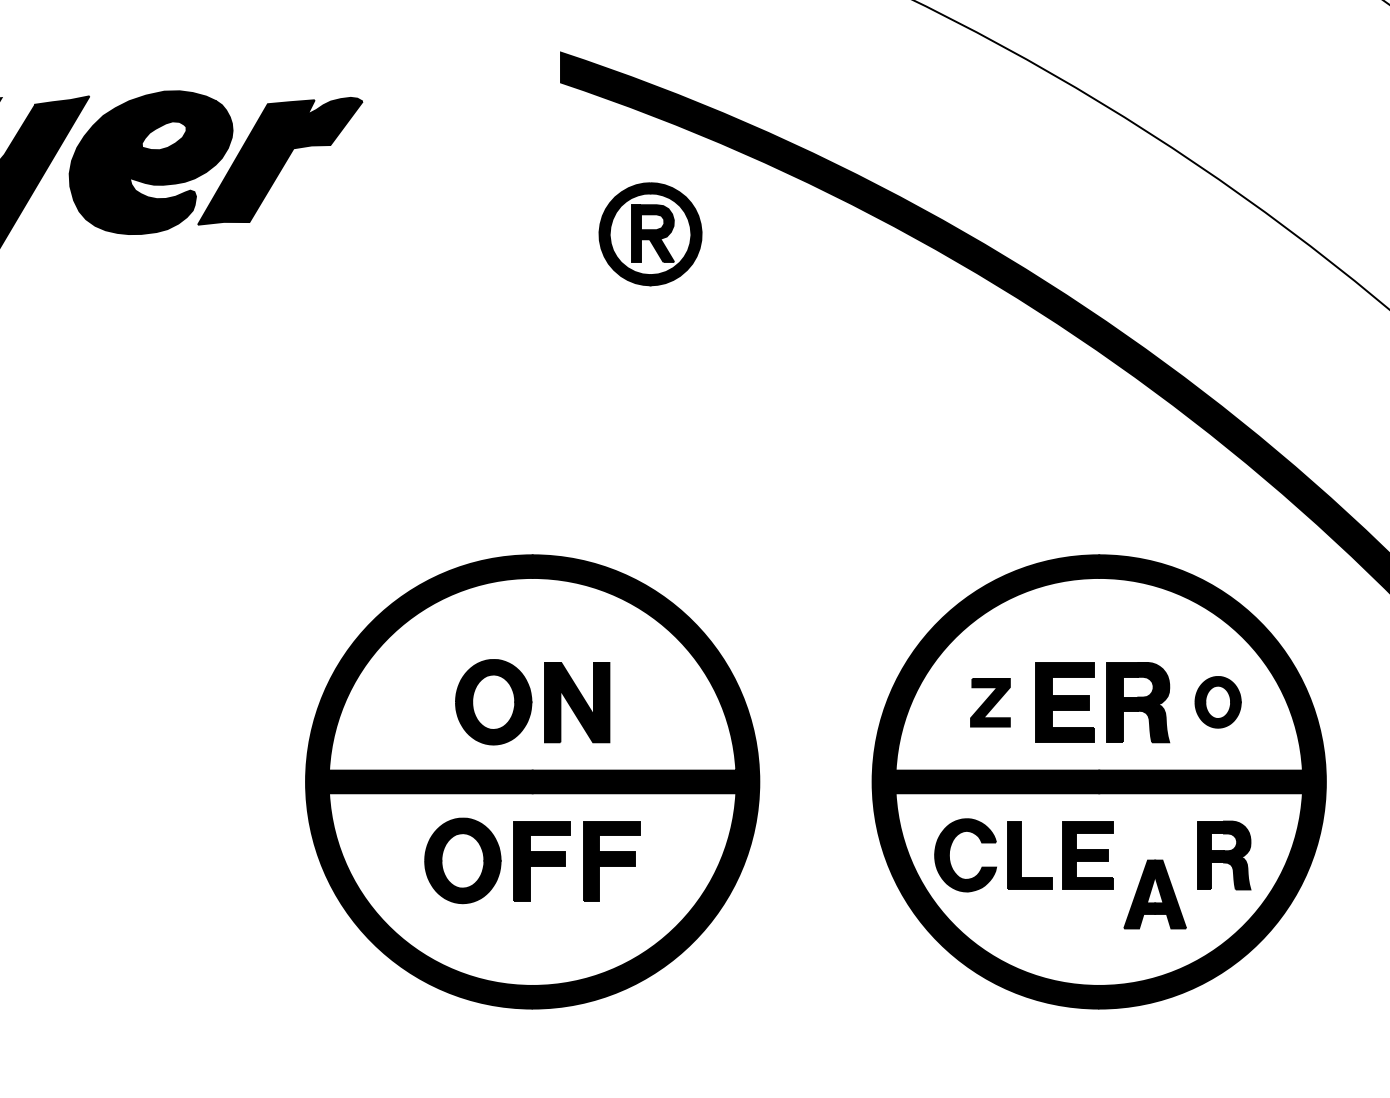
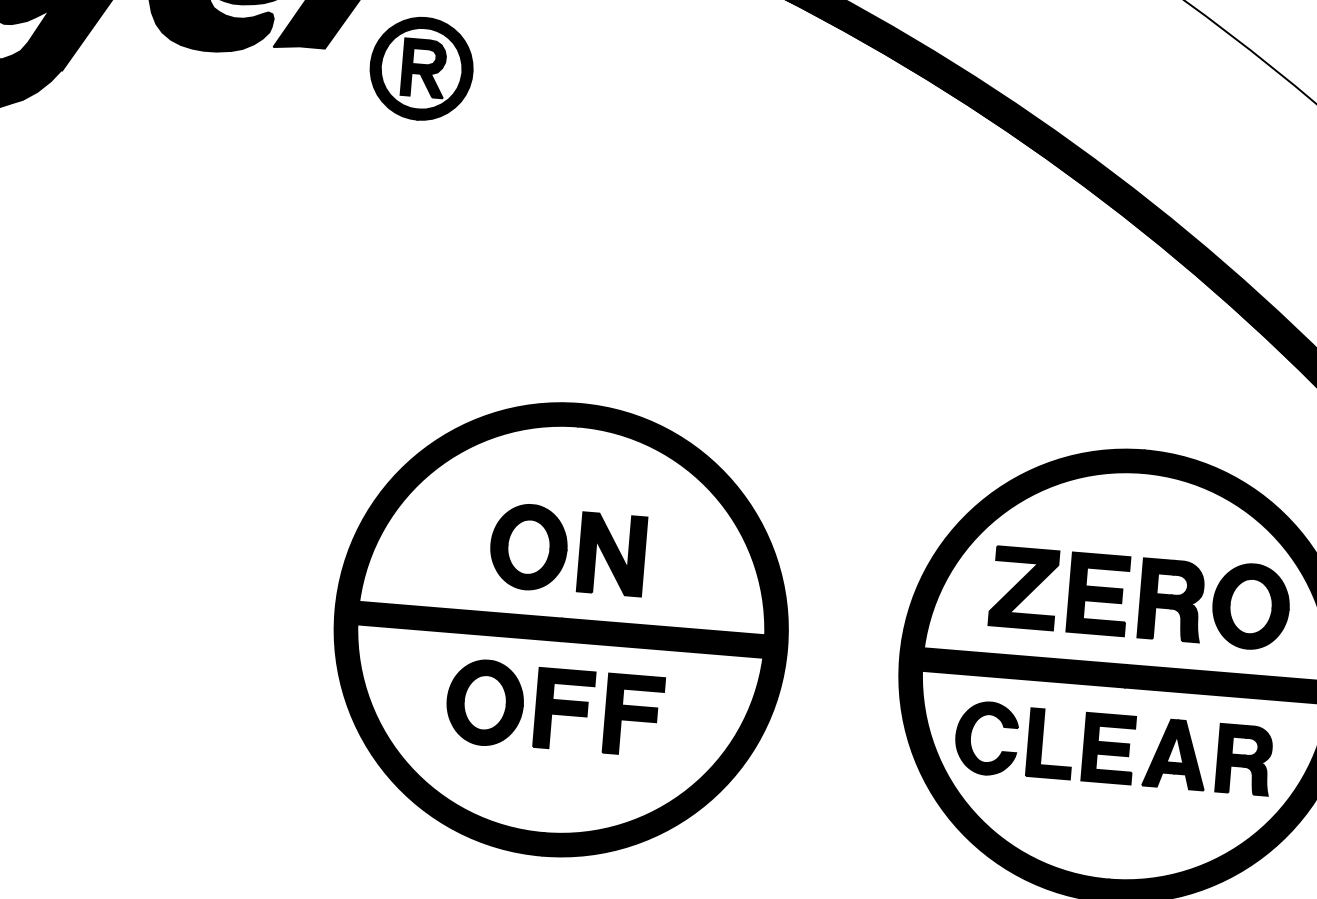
part: (650, 234) -> (421, 69), moved
part: (990, 702) -> (1024, 588), size x1.67
part: (1217, 702) -> (1250, 606), size x1.67
part: (1154, 894) -> (1174, 754), moved

